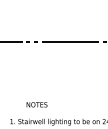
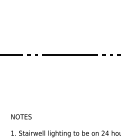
text: (37, 104) -> (21, 116), moved

